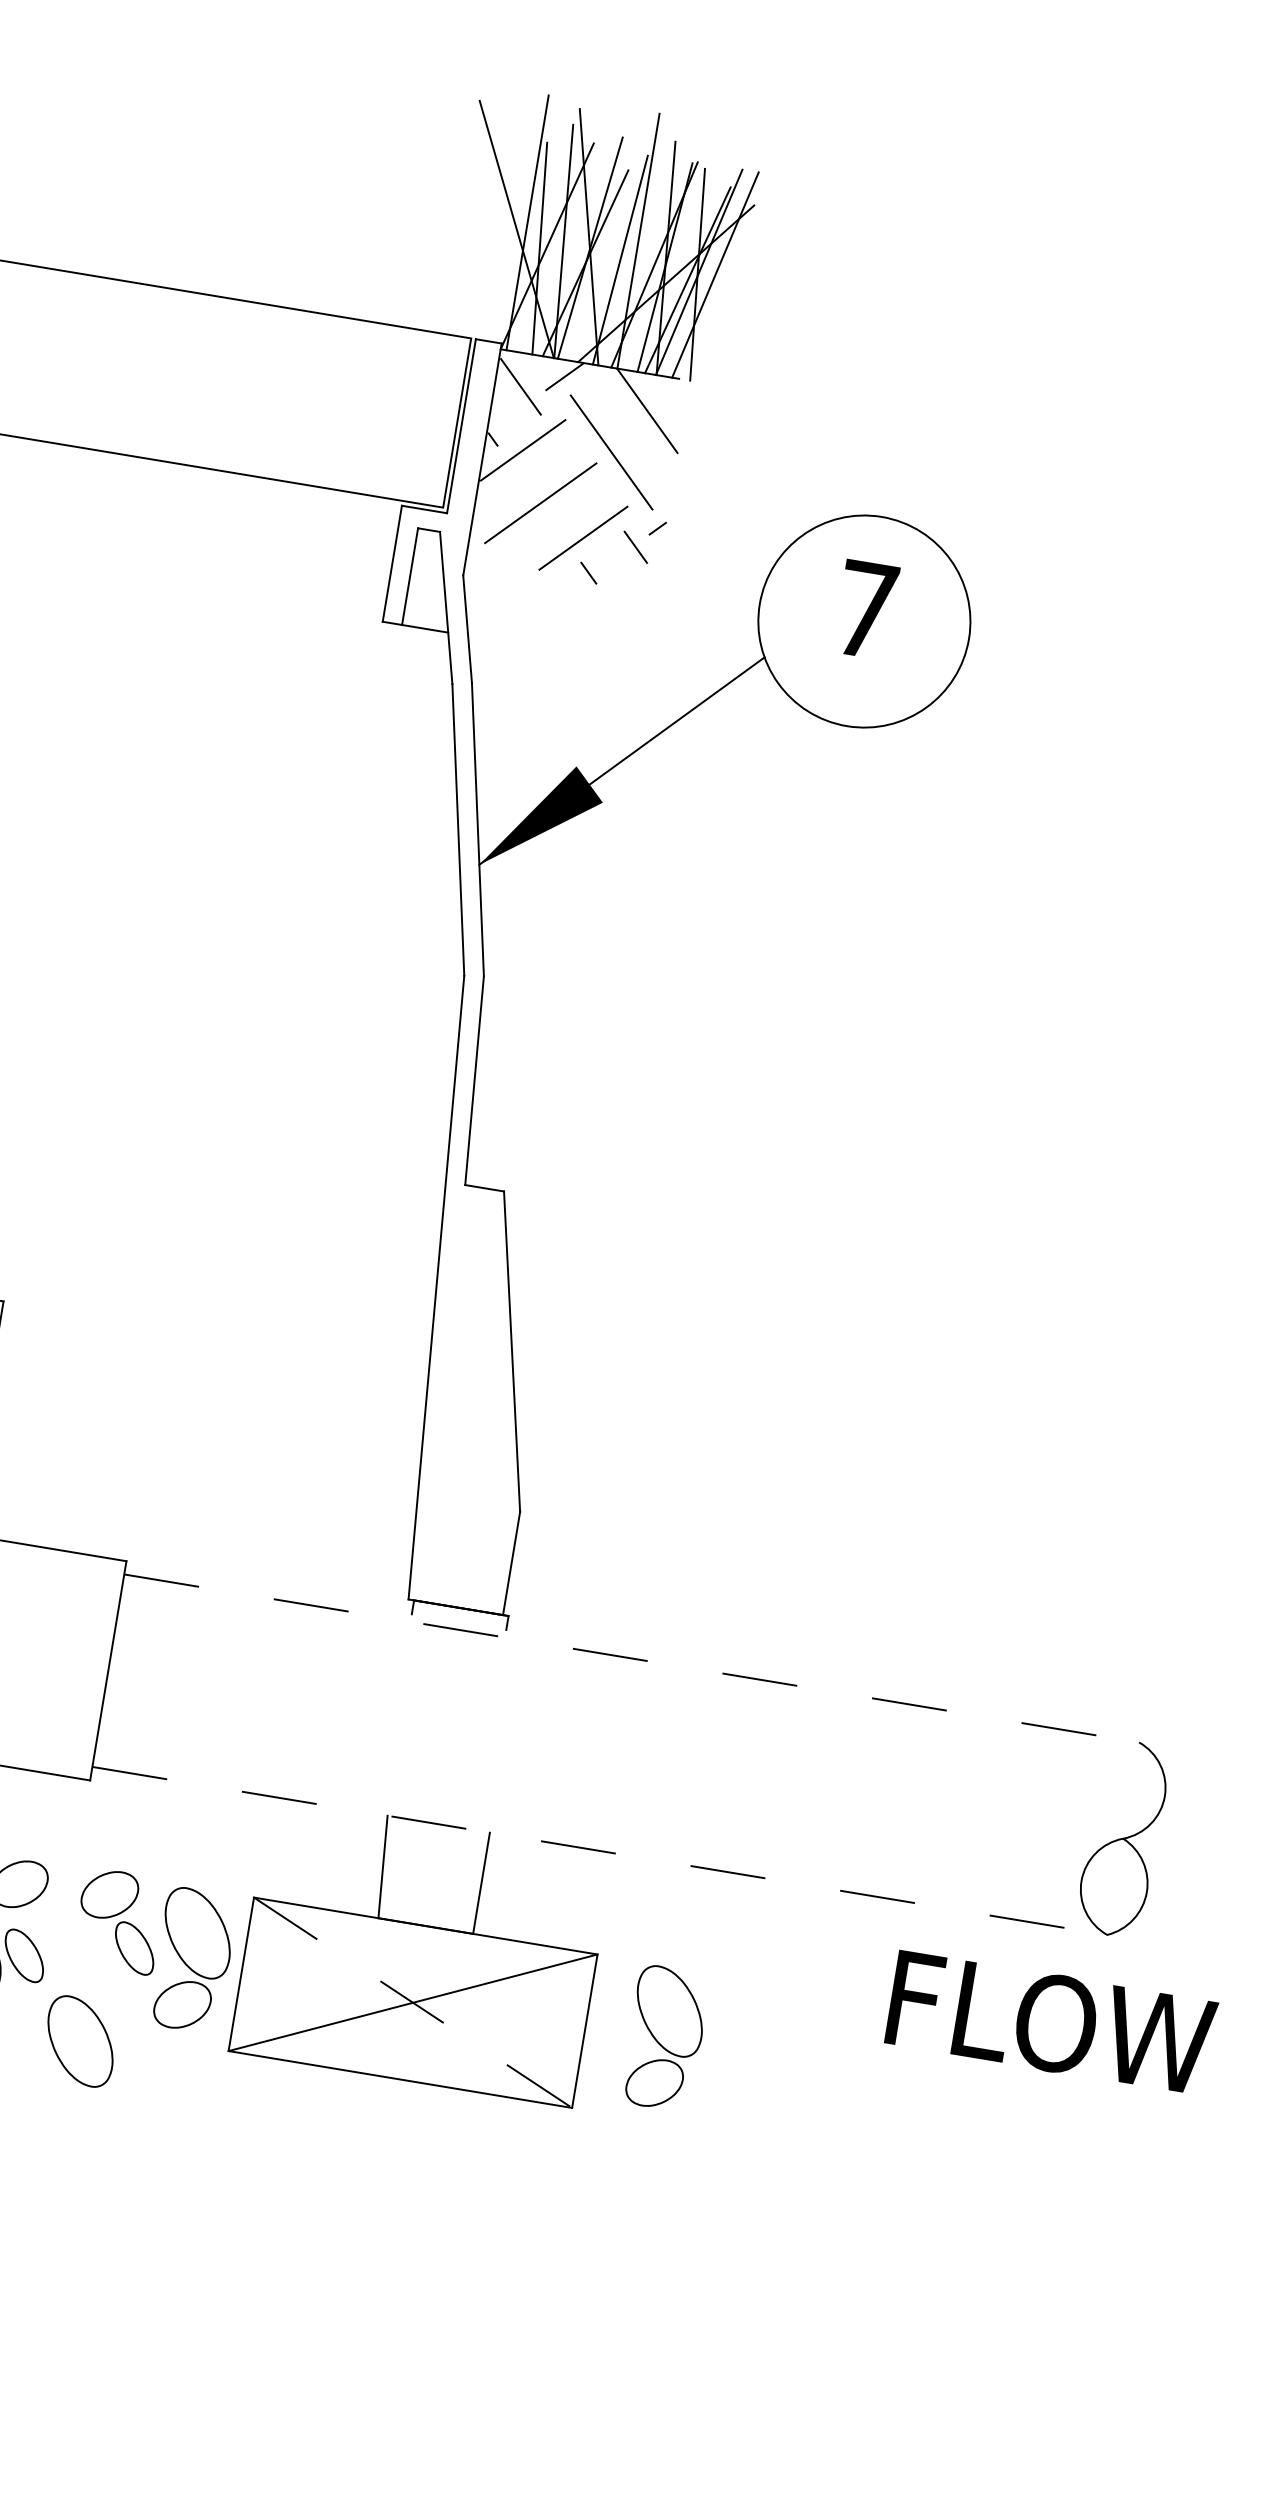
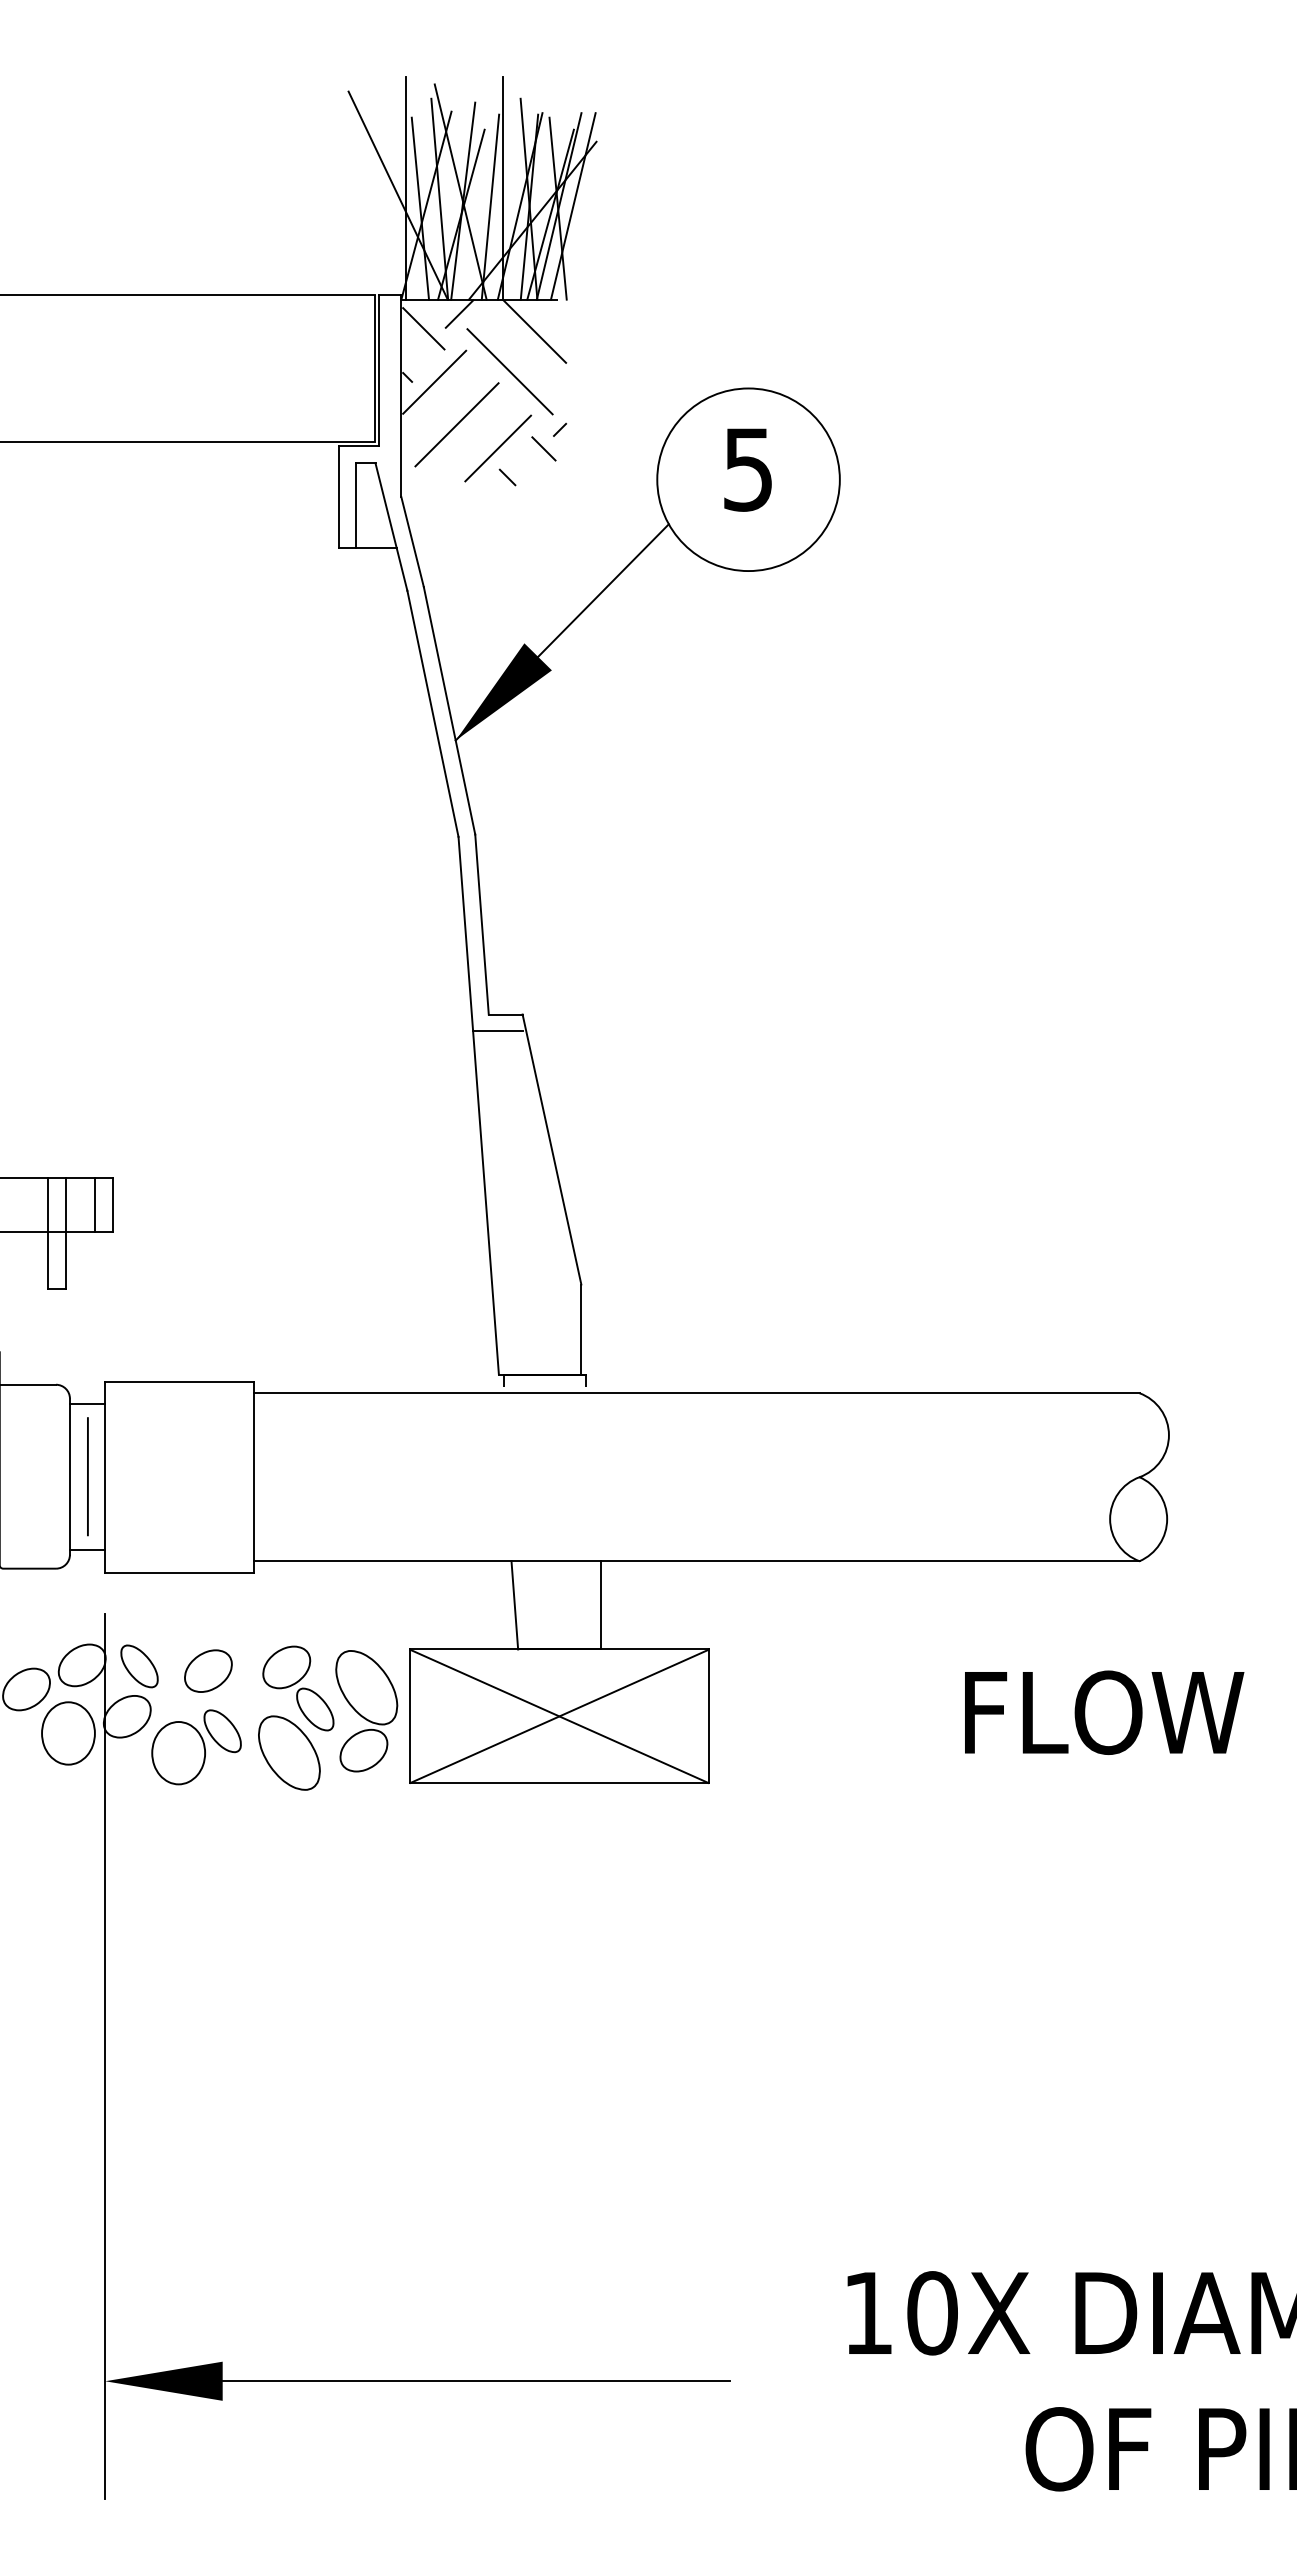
text: (865, 609) -> (747, 469), 7 -> 5
line: (472, 1206) -> (497, 1031), added
line: (631, 1658) -> (696, 1393), dashed -> solid
line: (599, 1851) -> (696, 1561), dashed -> solid
line: (413, 2002) -> (559, 1716), dashed -> solid
text: (1051, 2022) -> (1104, 1712), moved
part: (665, 2038) -> (778, 1711), removed
part: (80, 2040) -> (289, 1752), moved

